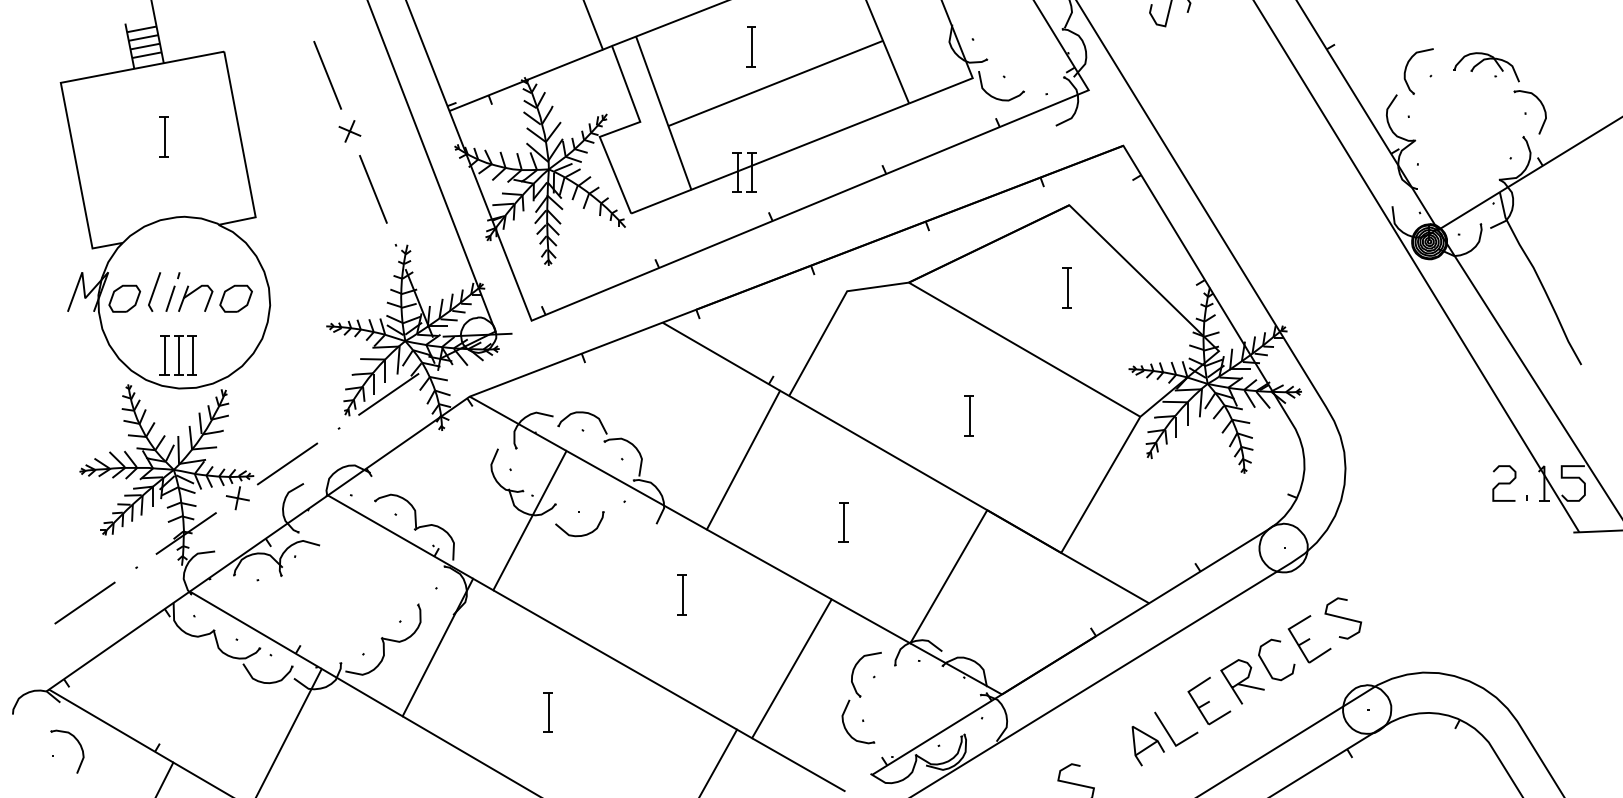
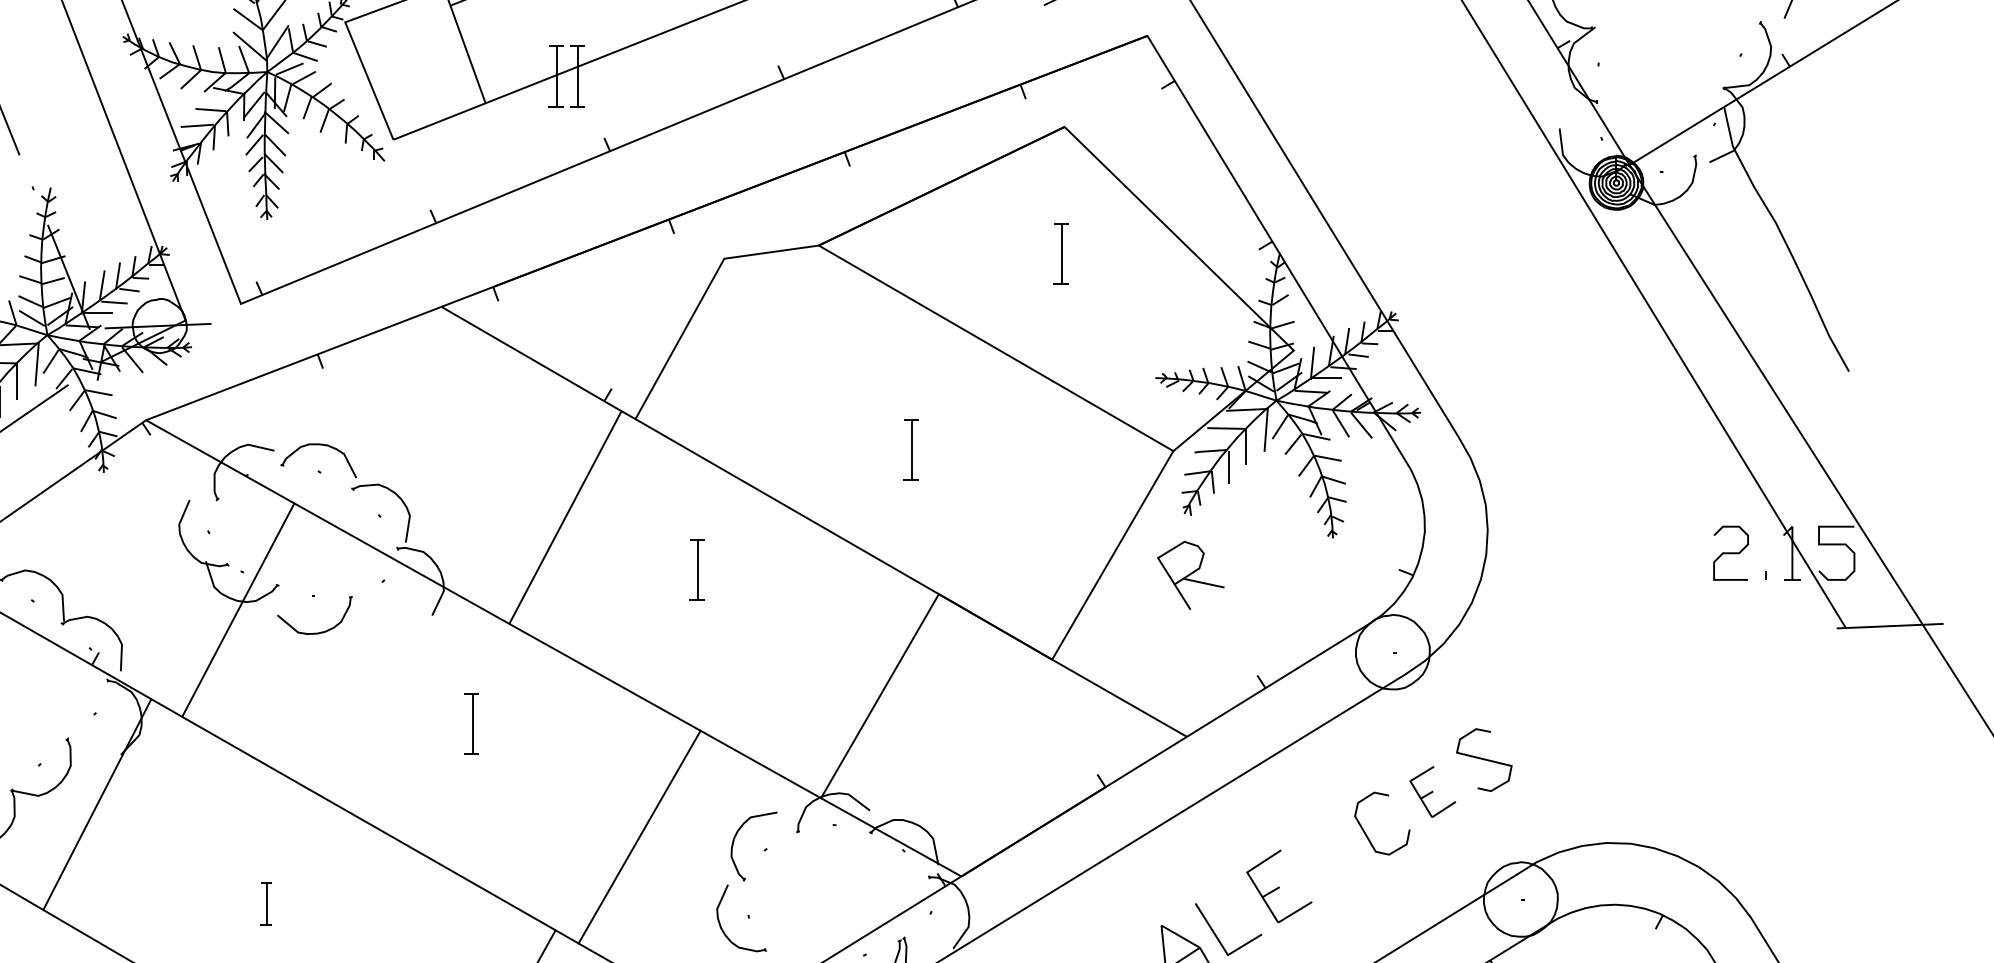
part: (843, 522) -> (697, 570), moved
part: (1309, 639) -> (1432, 792), size x0.7
part: (1242, 681) -> (1190, 574), moved
part: (547, 712) -> (265, 904), size x0.7

